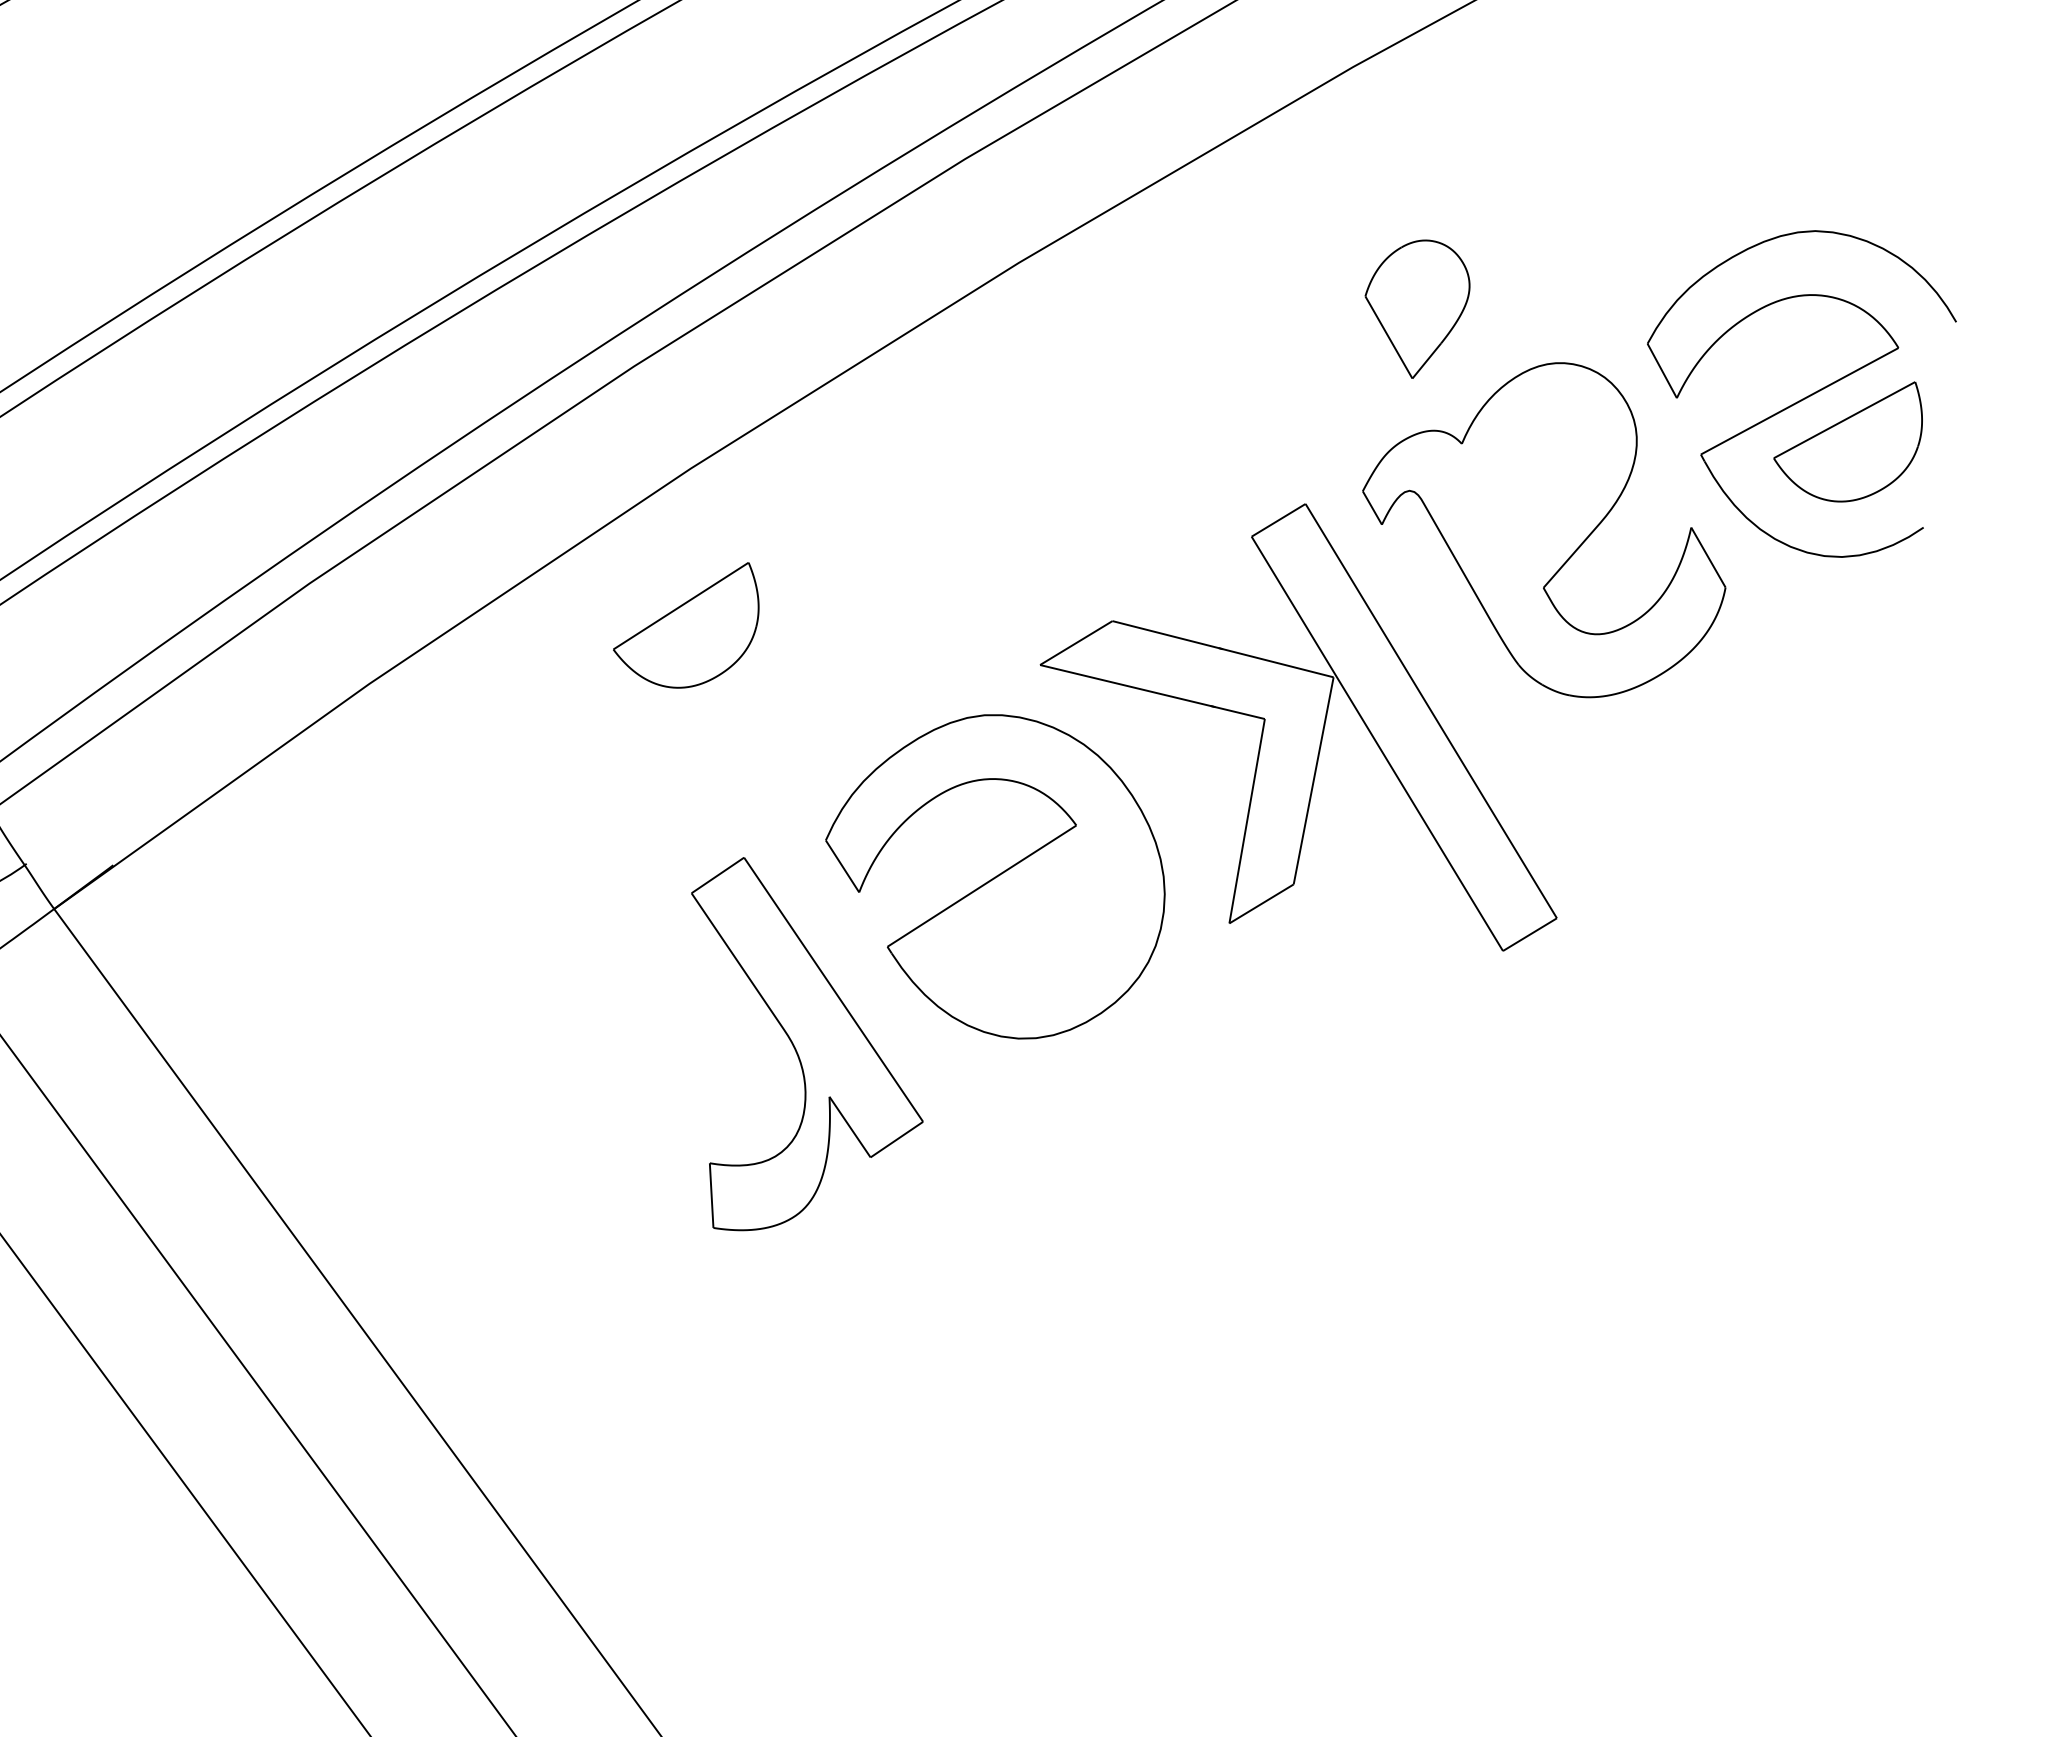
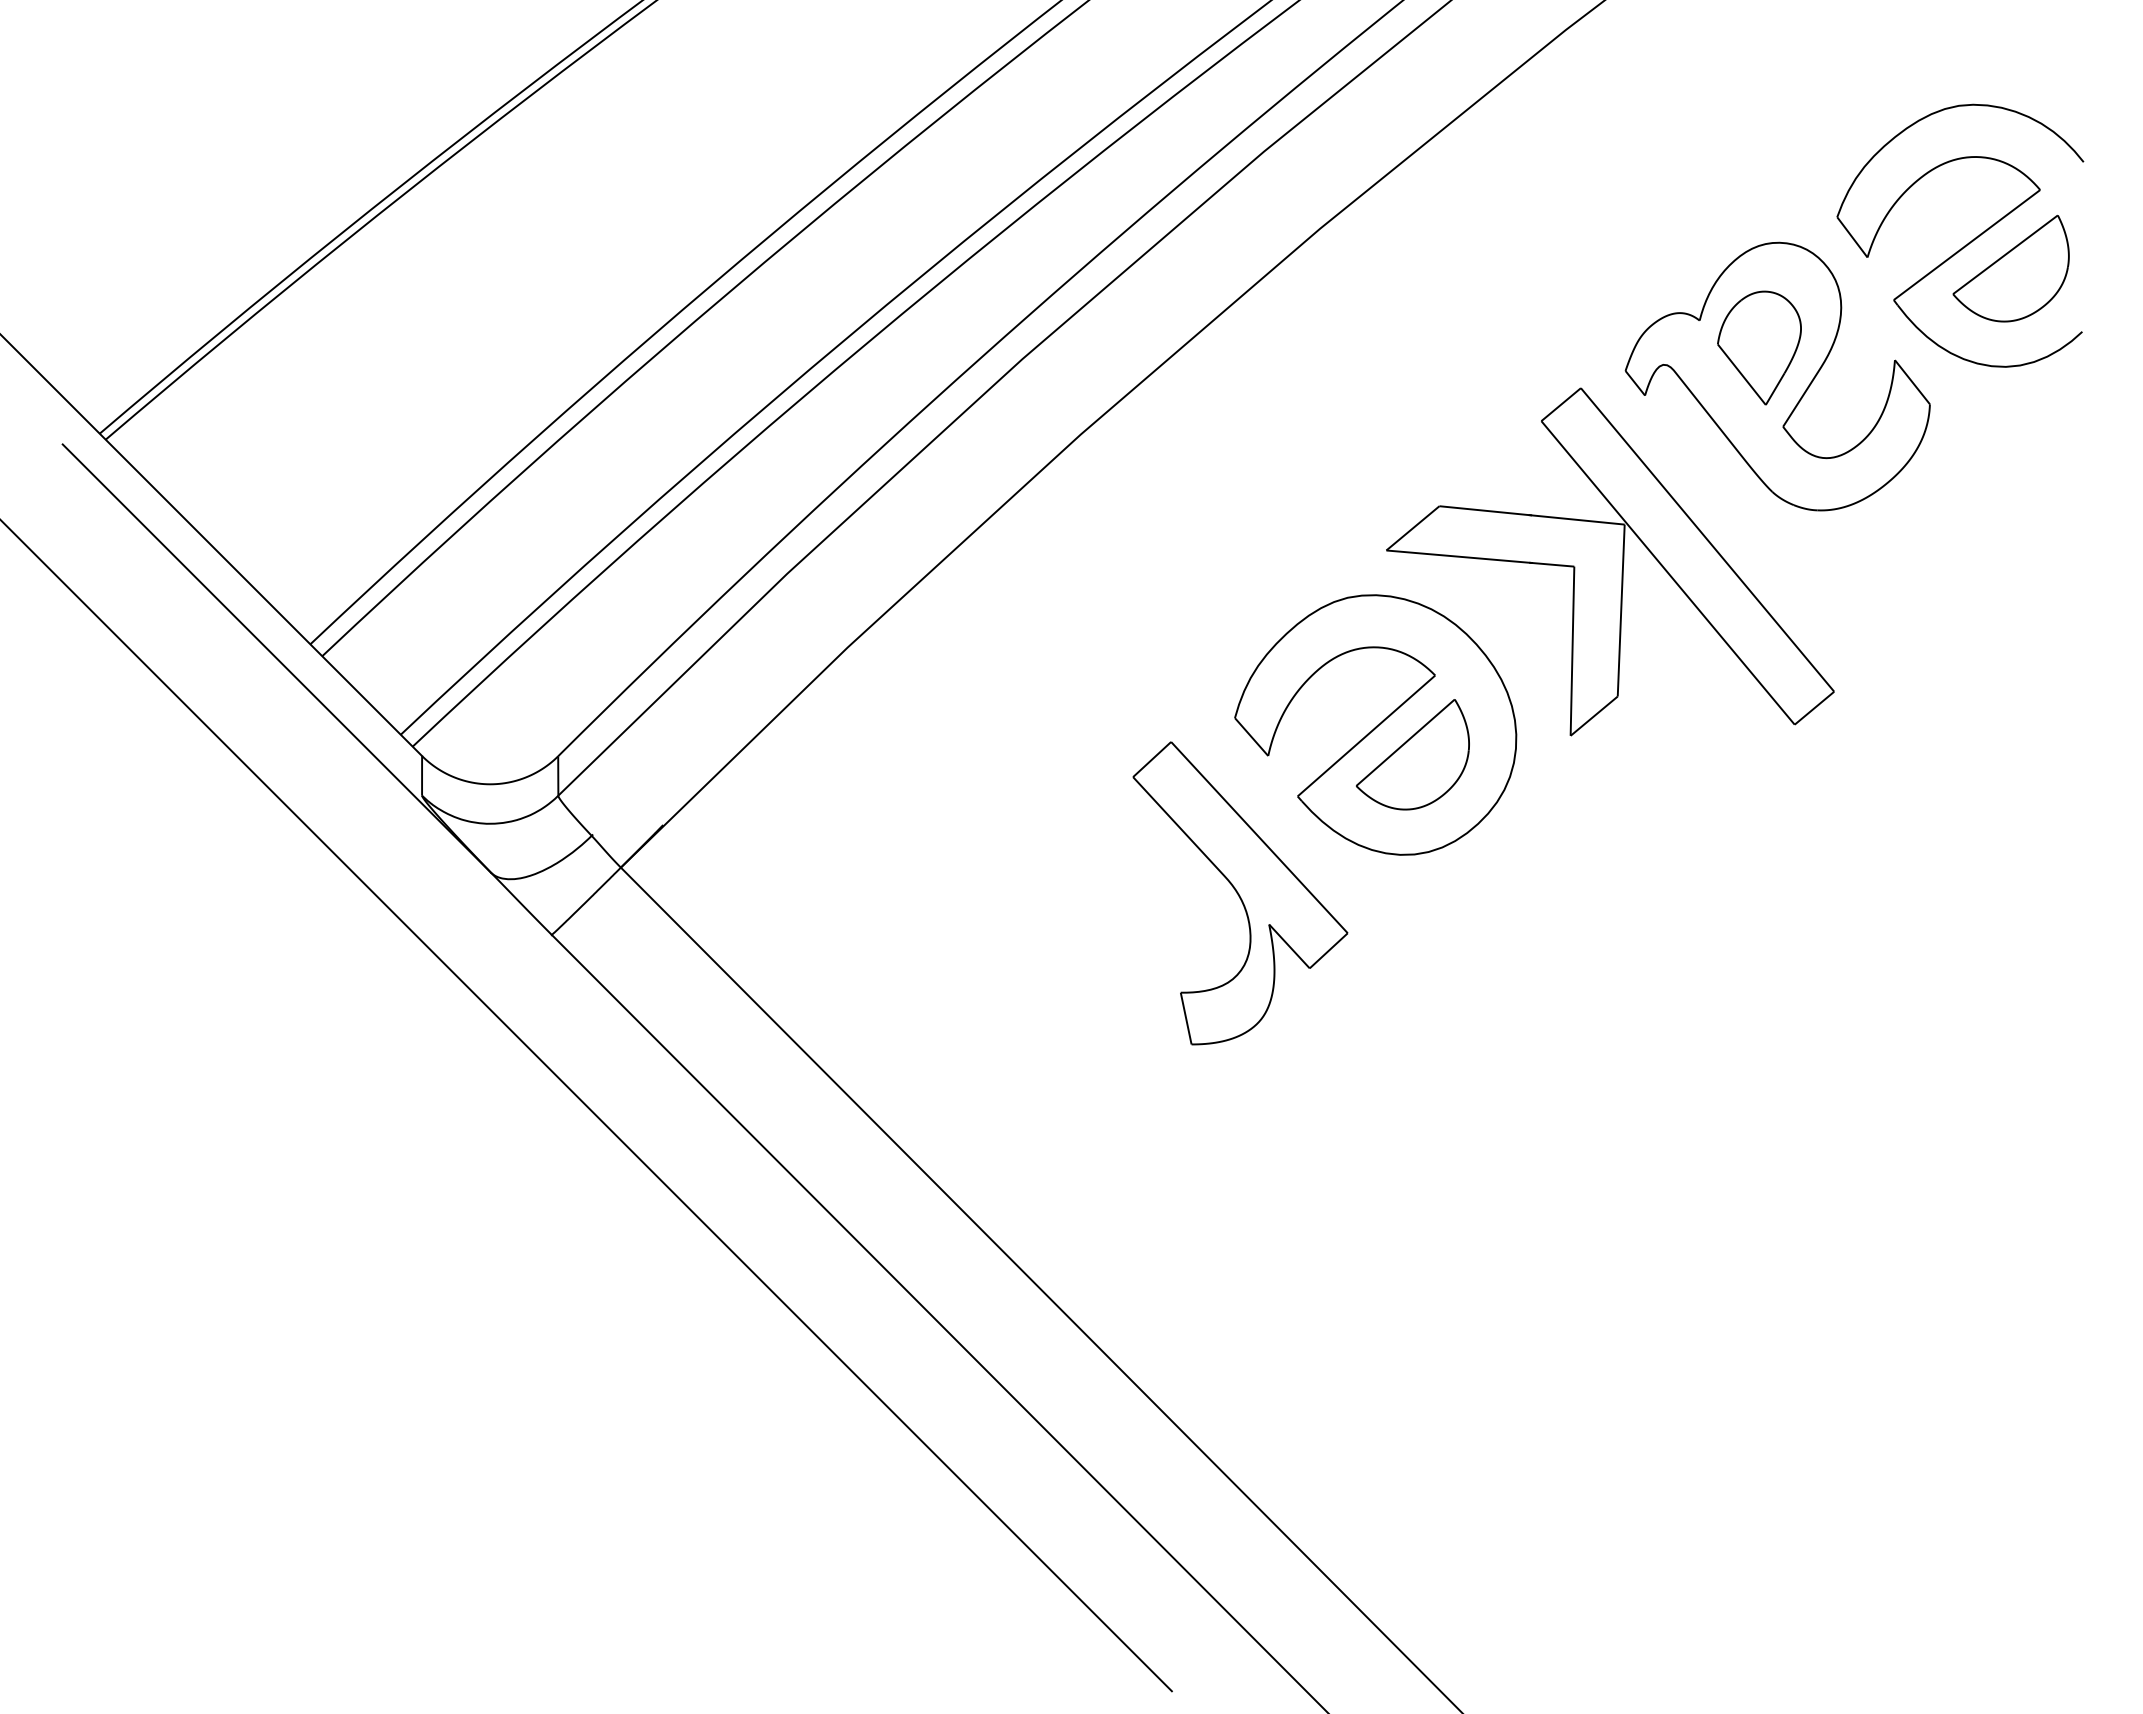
part: (1415, 307) -> (1759, 347), moved
part: (687, 621) -> (1412, 754), moved

